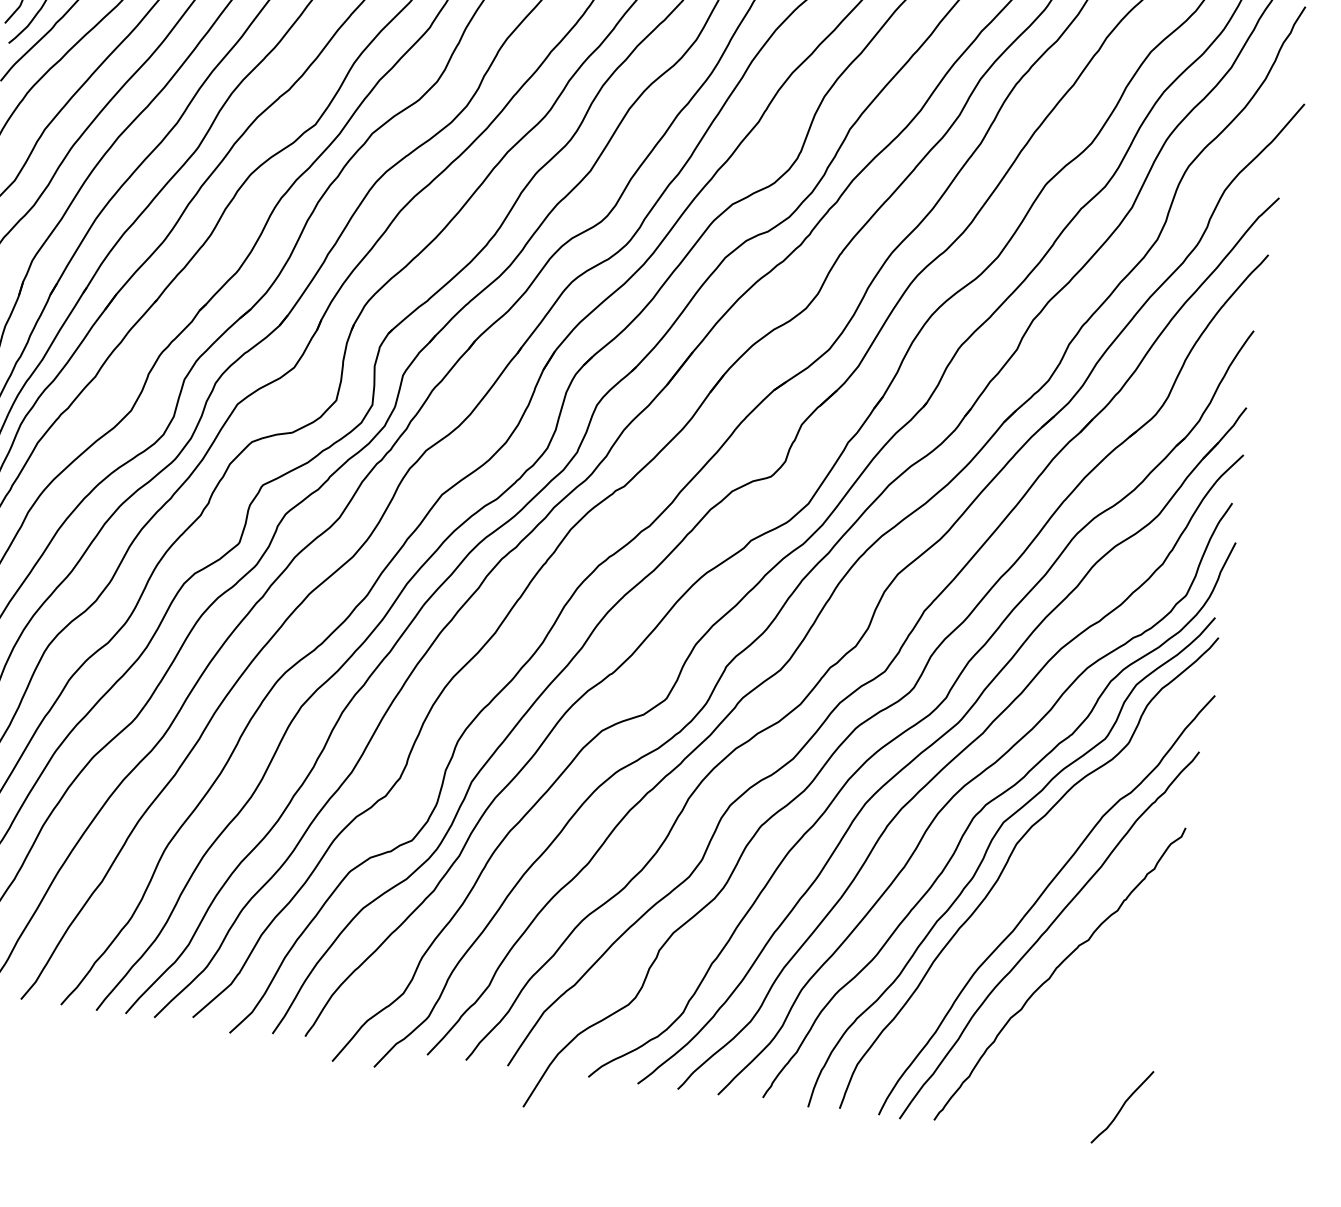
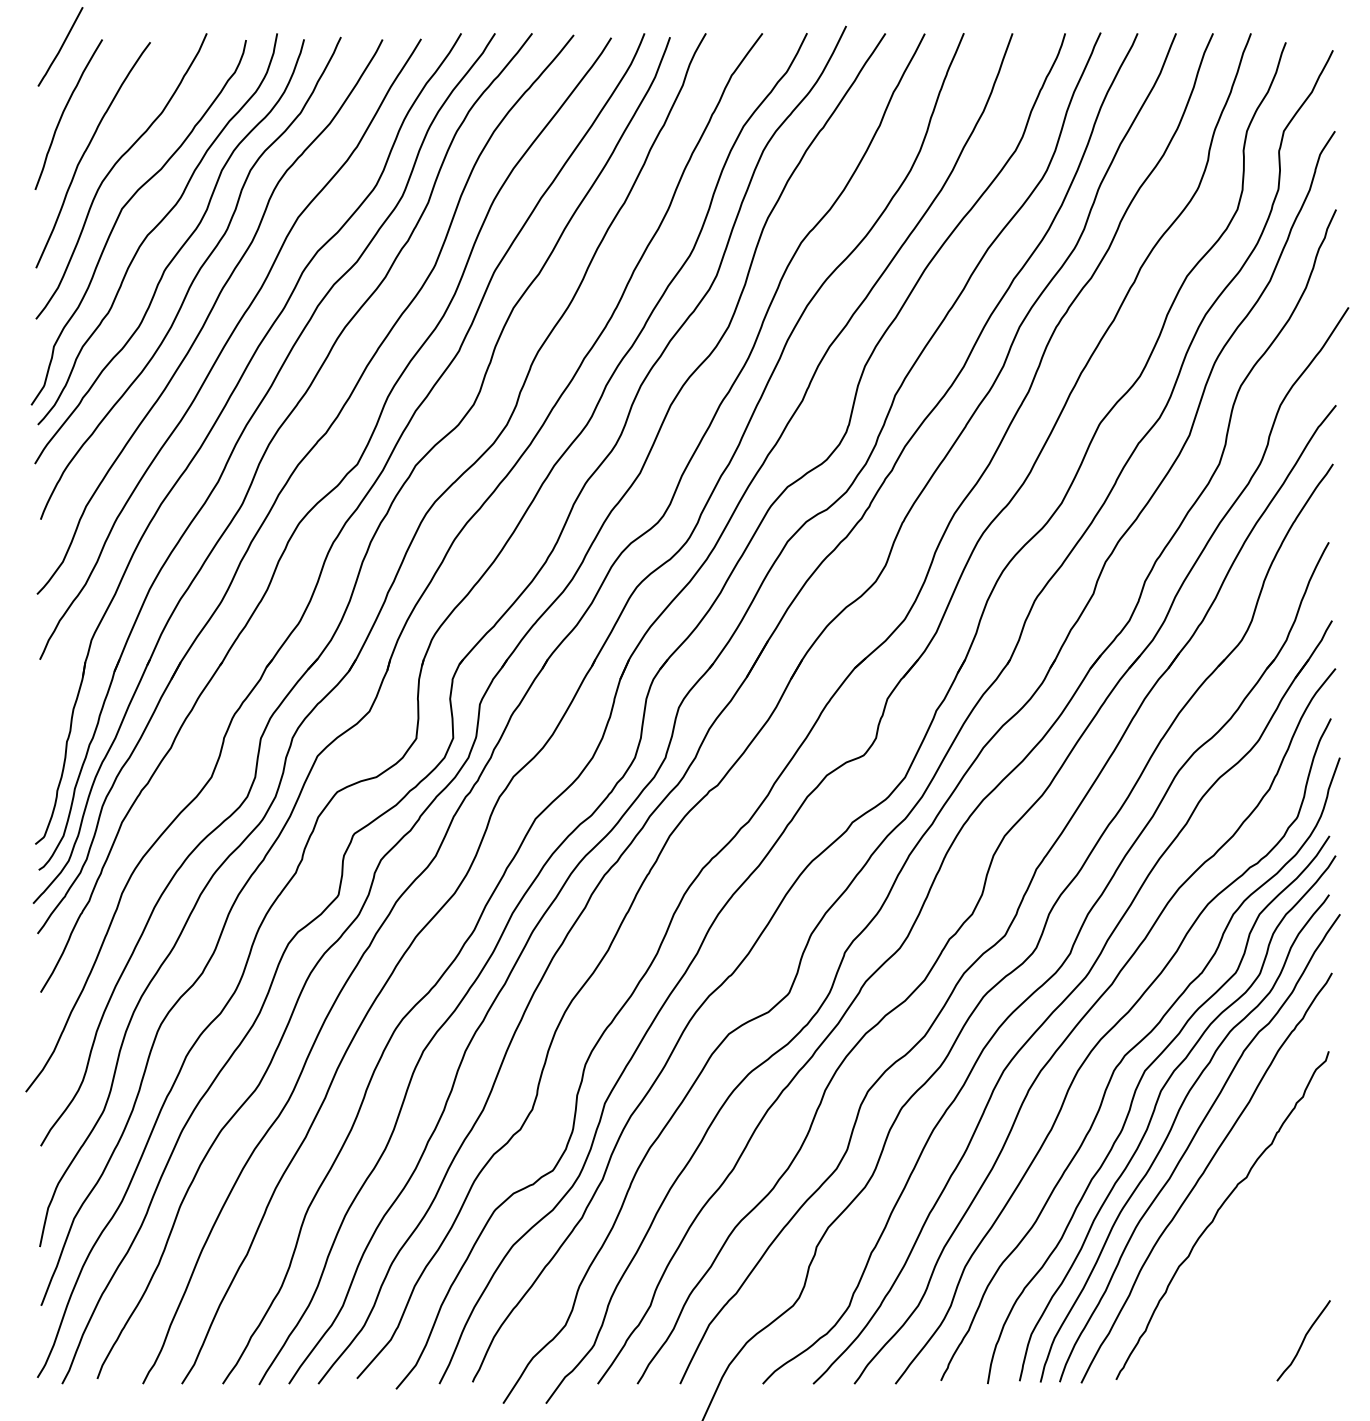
curve: (1020, 886) -> (1170, 1132), added

